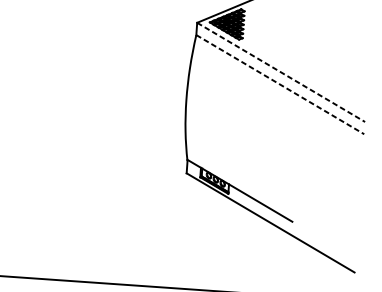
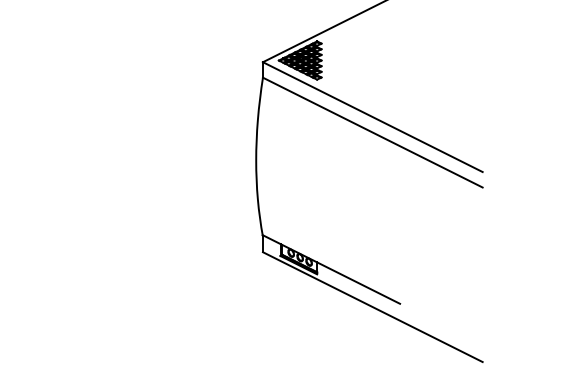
line: (280, 72) -> (372, 117), dashed -> solid
line: (280, 84) -> (372, 132), dashed -> solid

